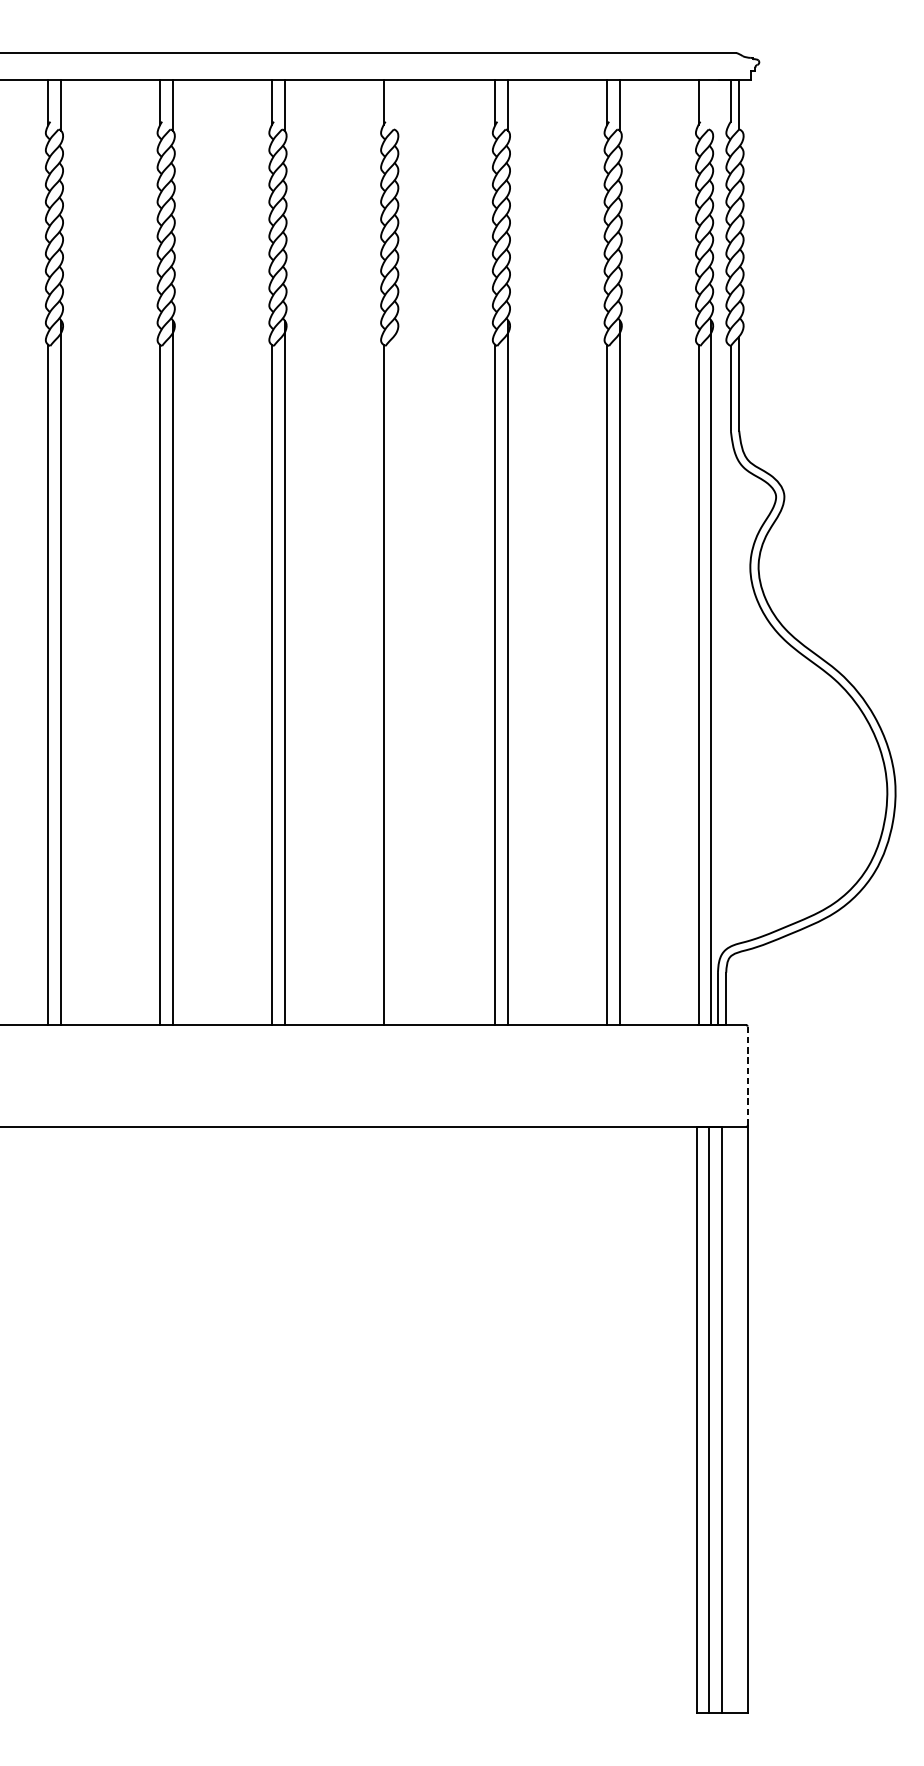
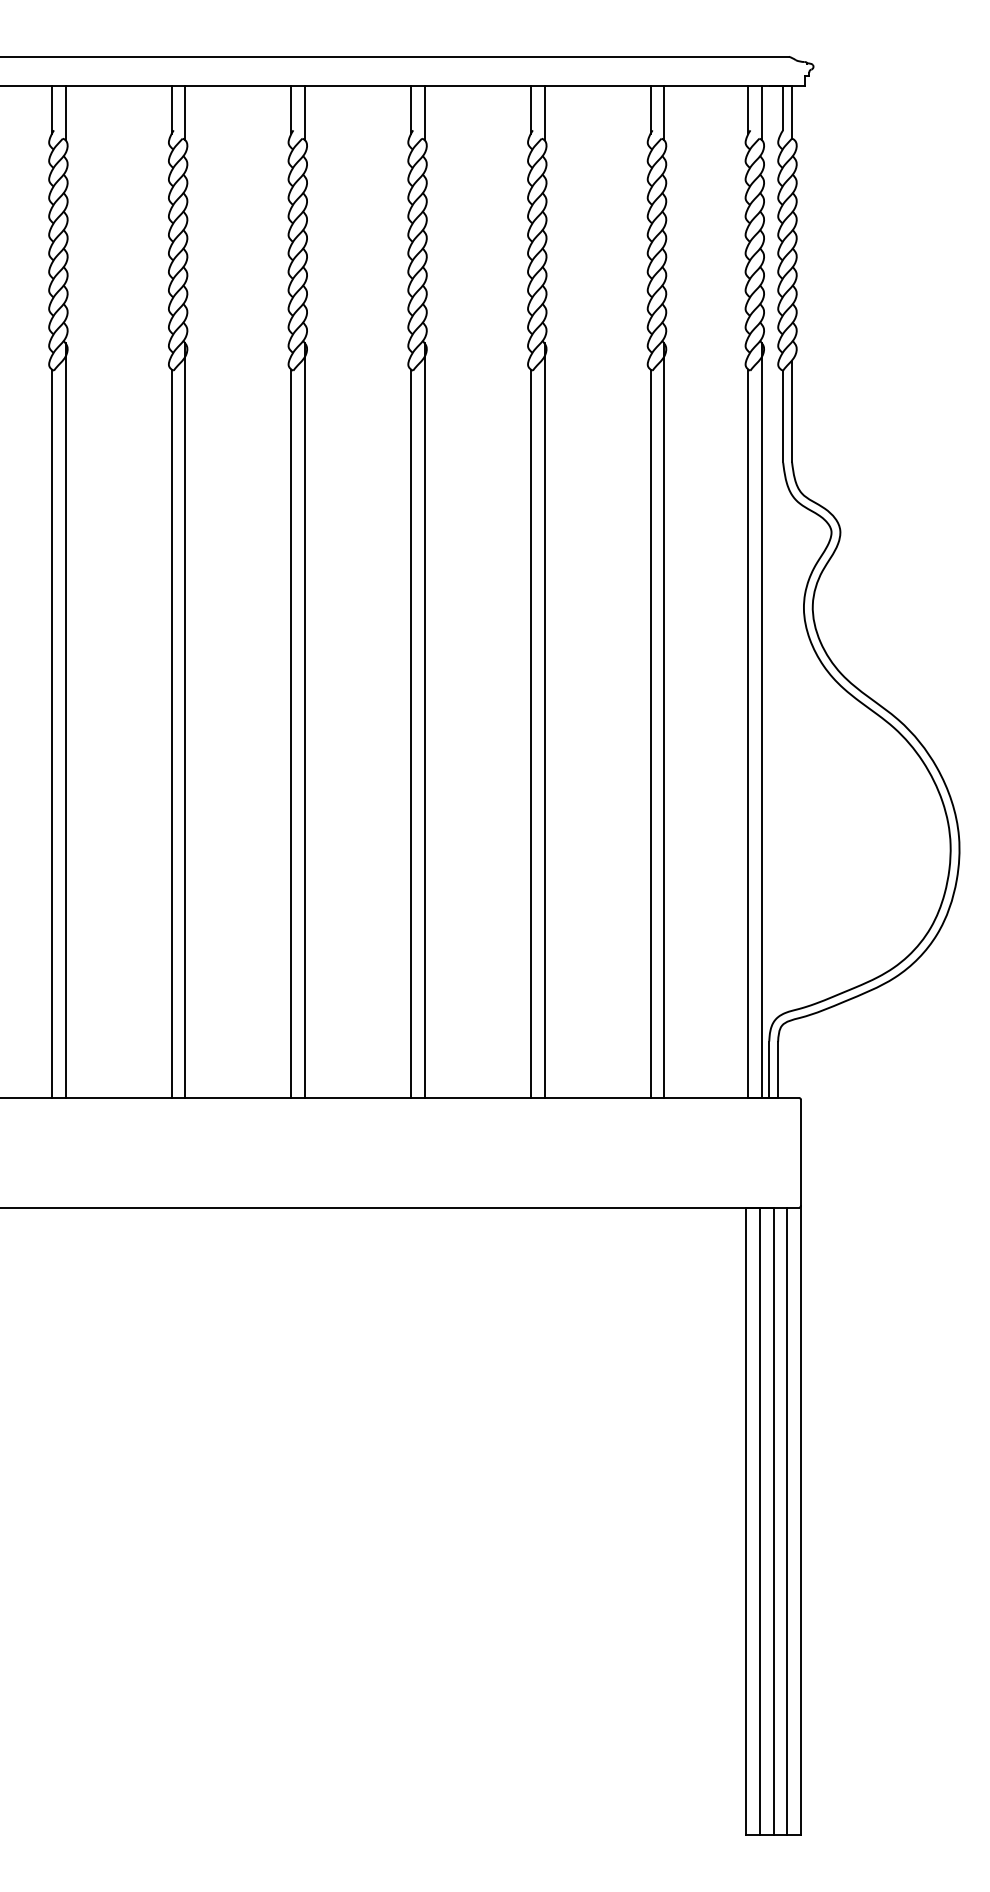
line: (396, 105) -> (424, 112), added
line: (711, 105) -> (762, 112), added
line: (396, 672) -> (424, 720), added
line: (748, 1075) -> (801, 1152), dashed -> solid
line: (735, 1420) -> (787, 1521), added

